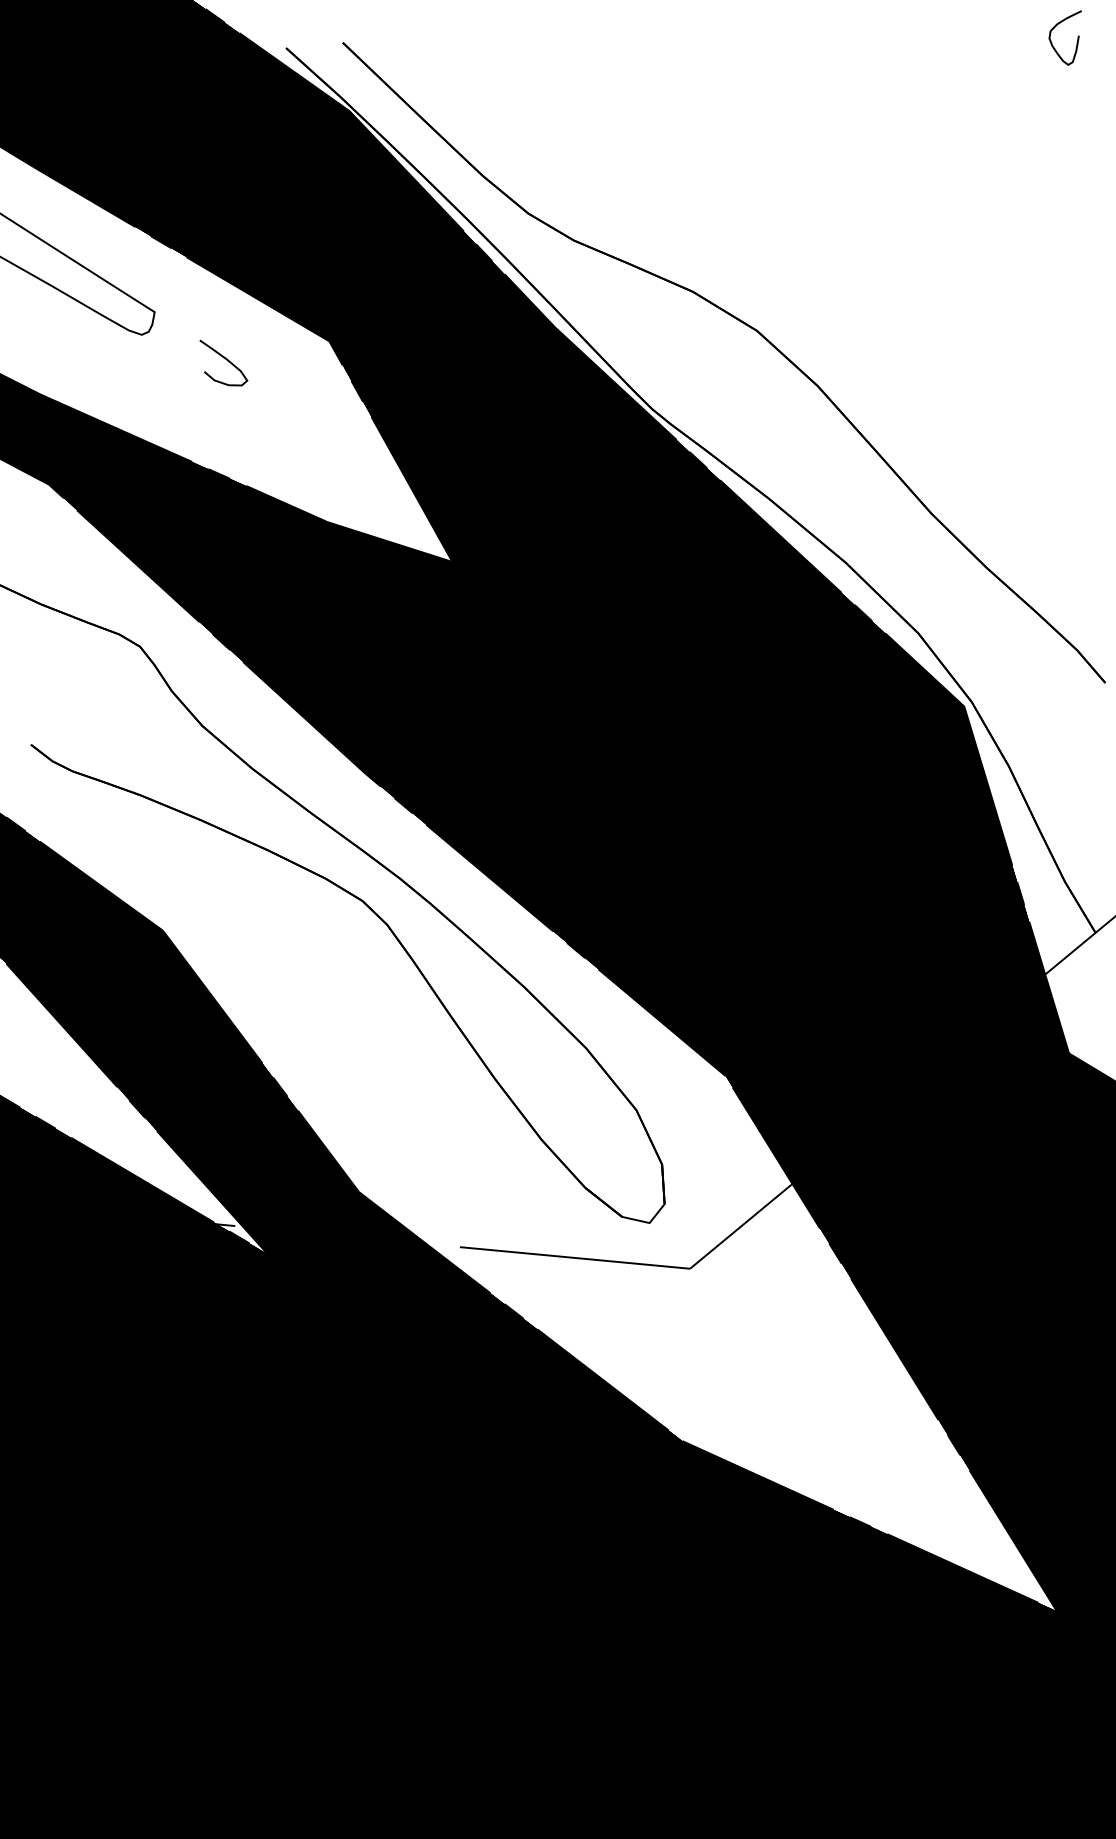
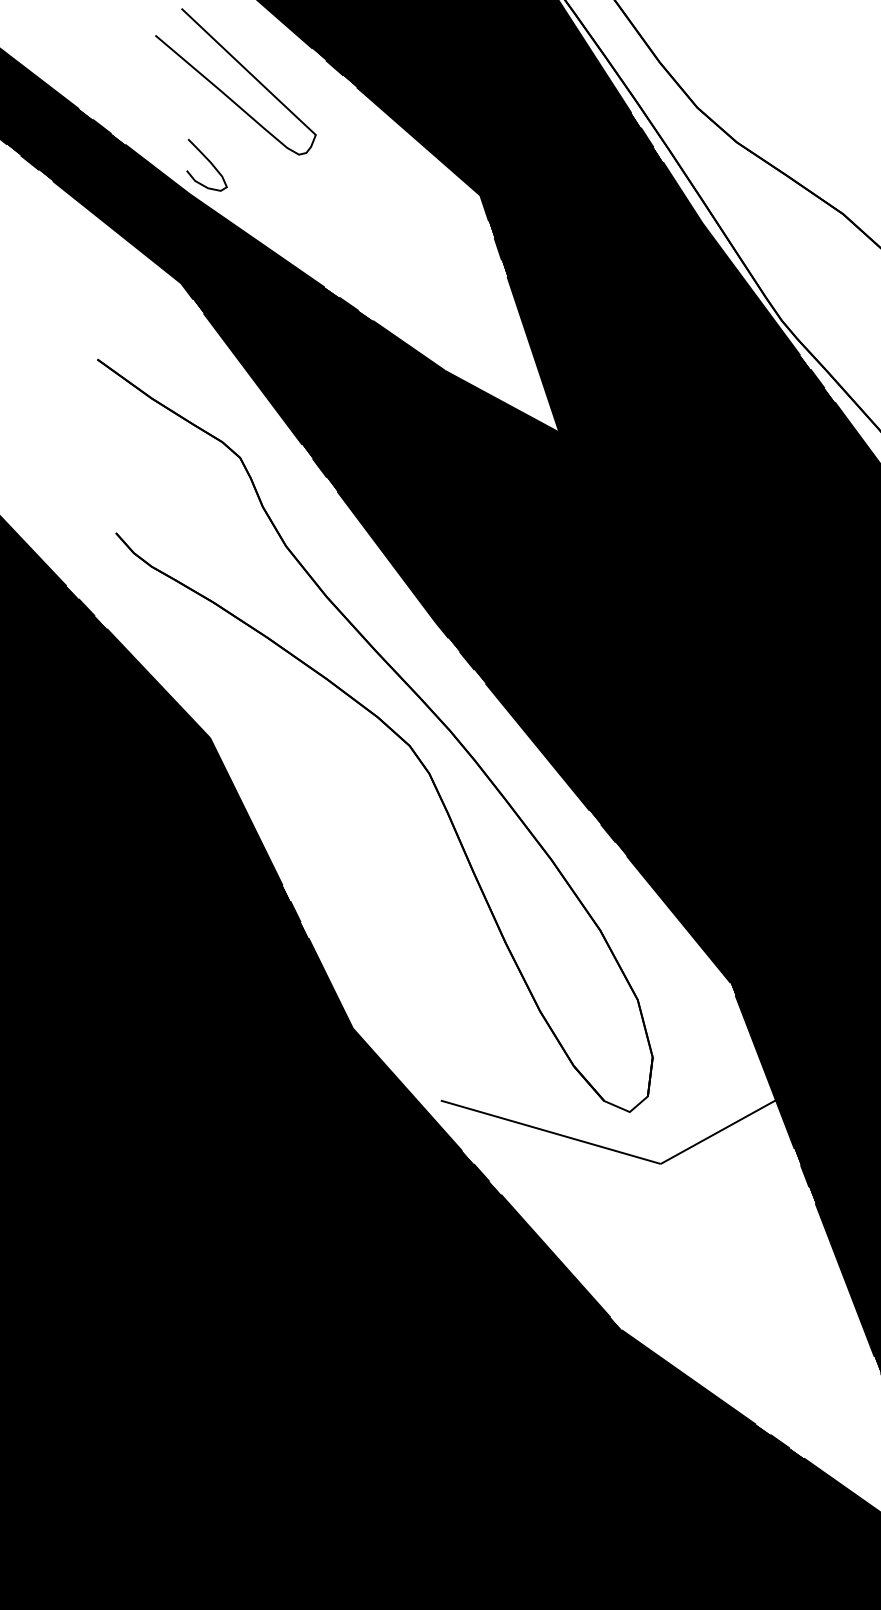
curve: (225, 359) -> (209, 162), moved

